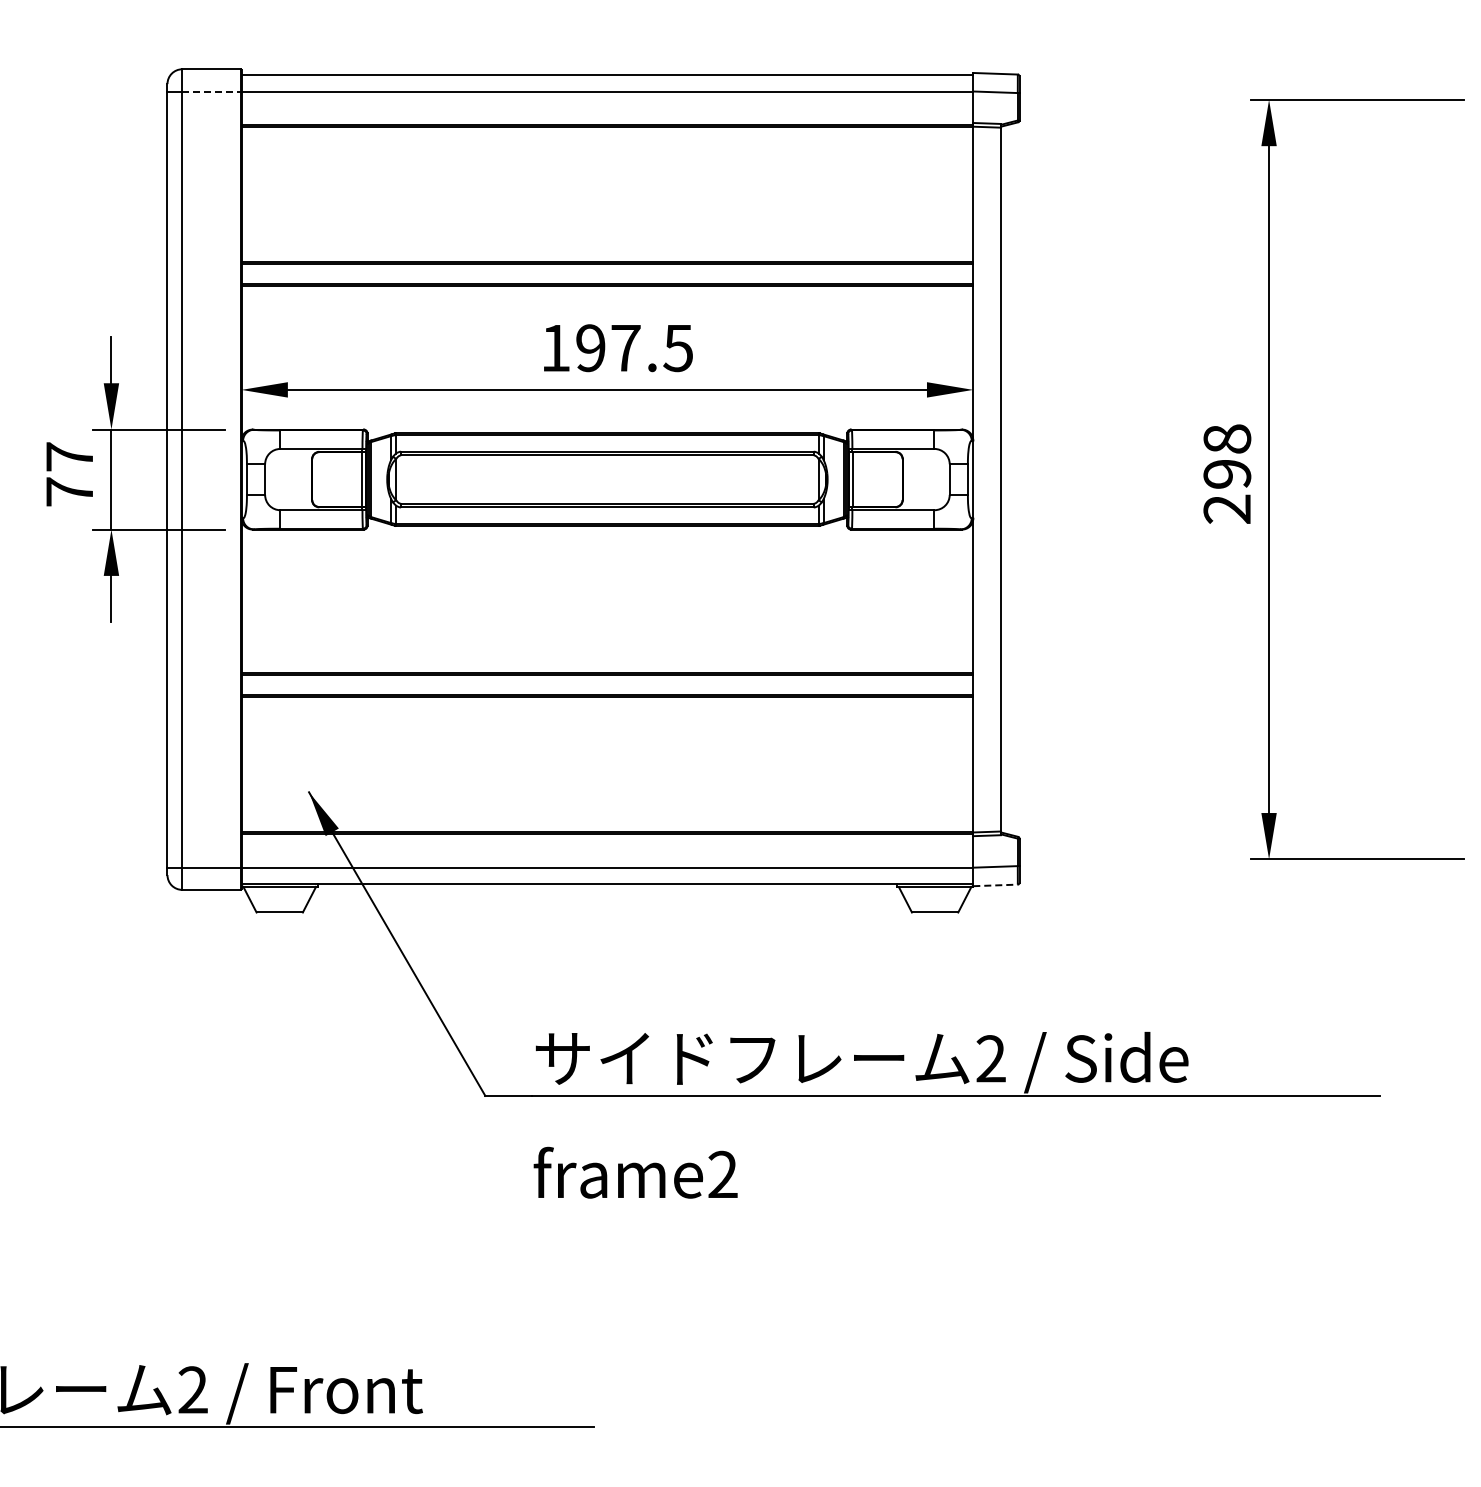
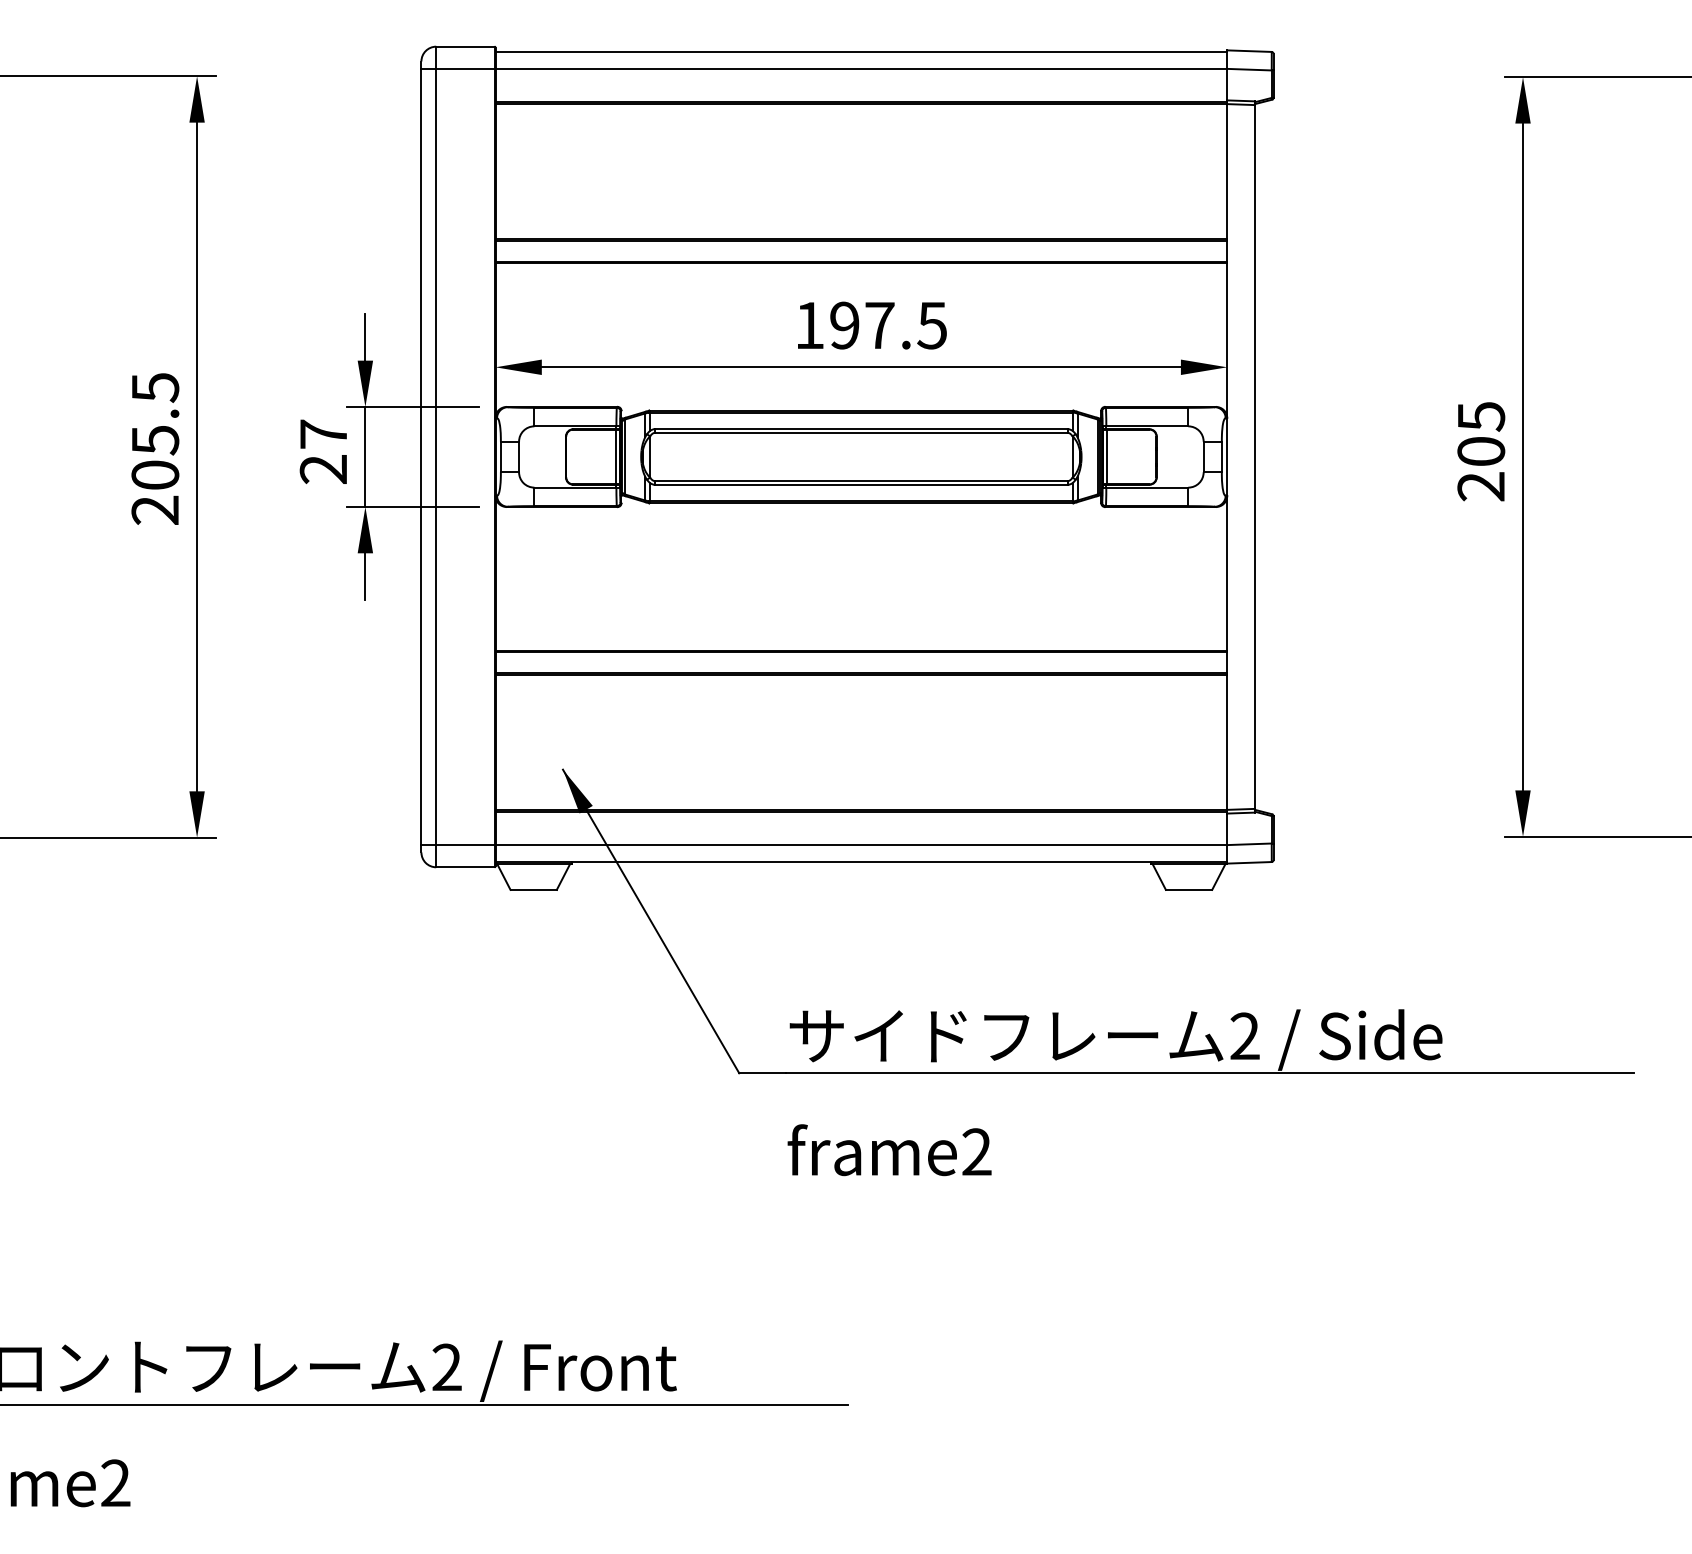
line: (211, 91) -> (465, 68), dashed -> solid
text: (1227, 456) -> (1481, 433), 298 -> 205
text: (68, 492) -> (322, 469), 77 -> 27
line: (995, 885) -> (1249, 862), dashed -> solid

